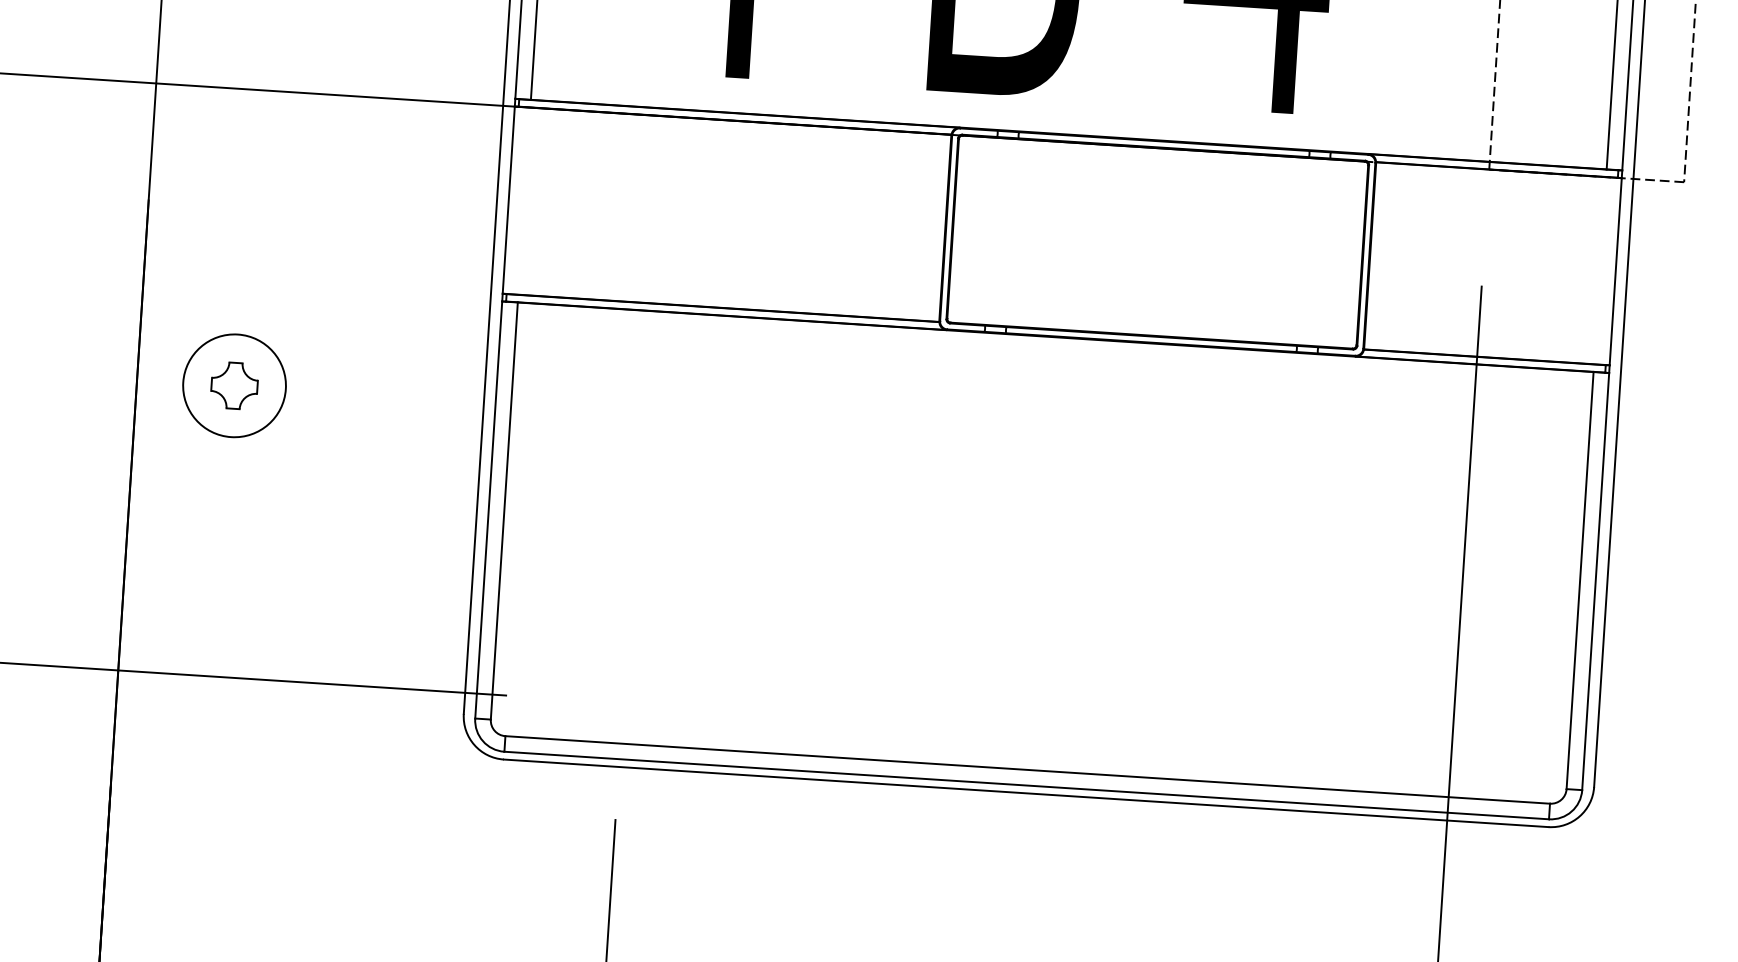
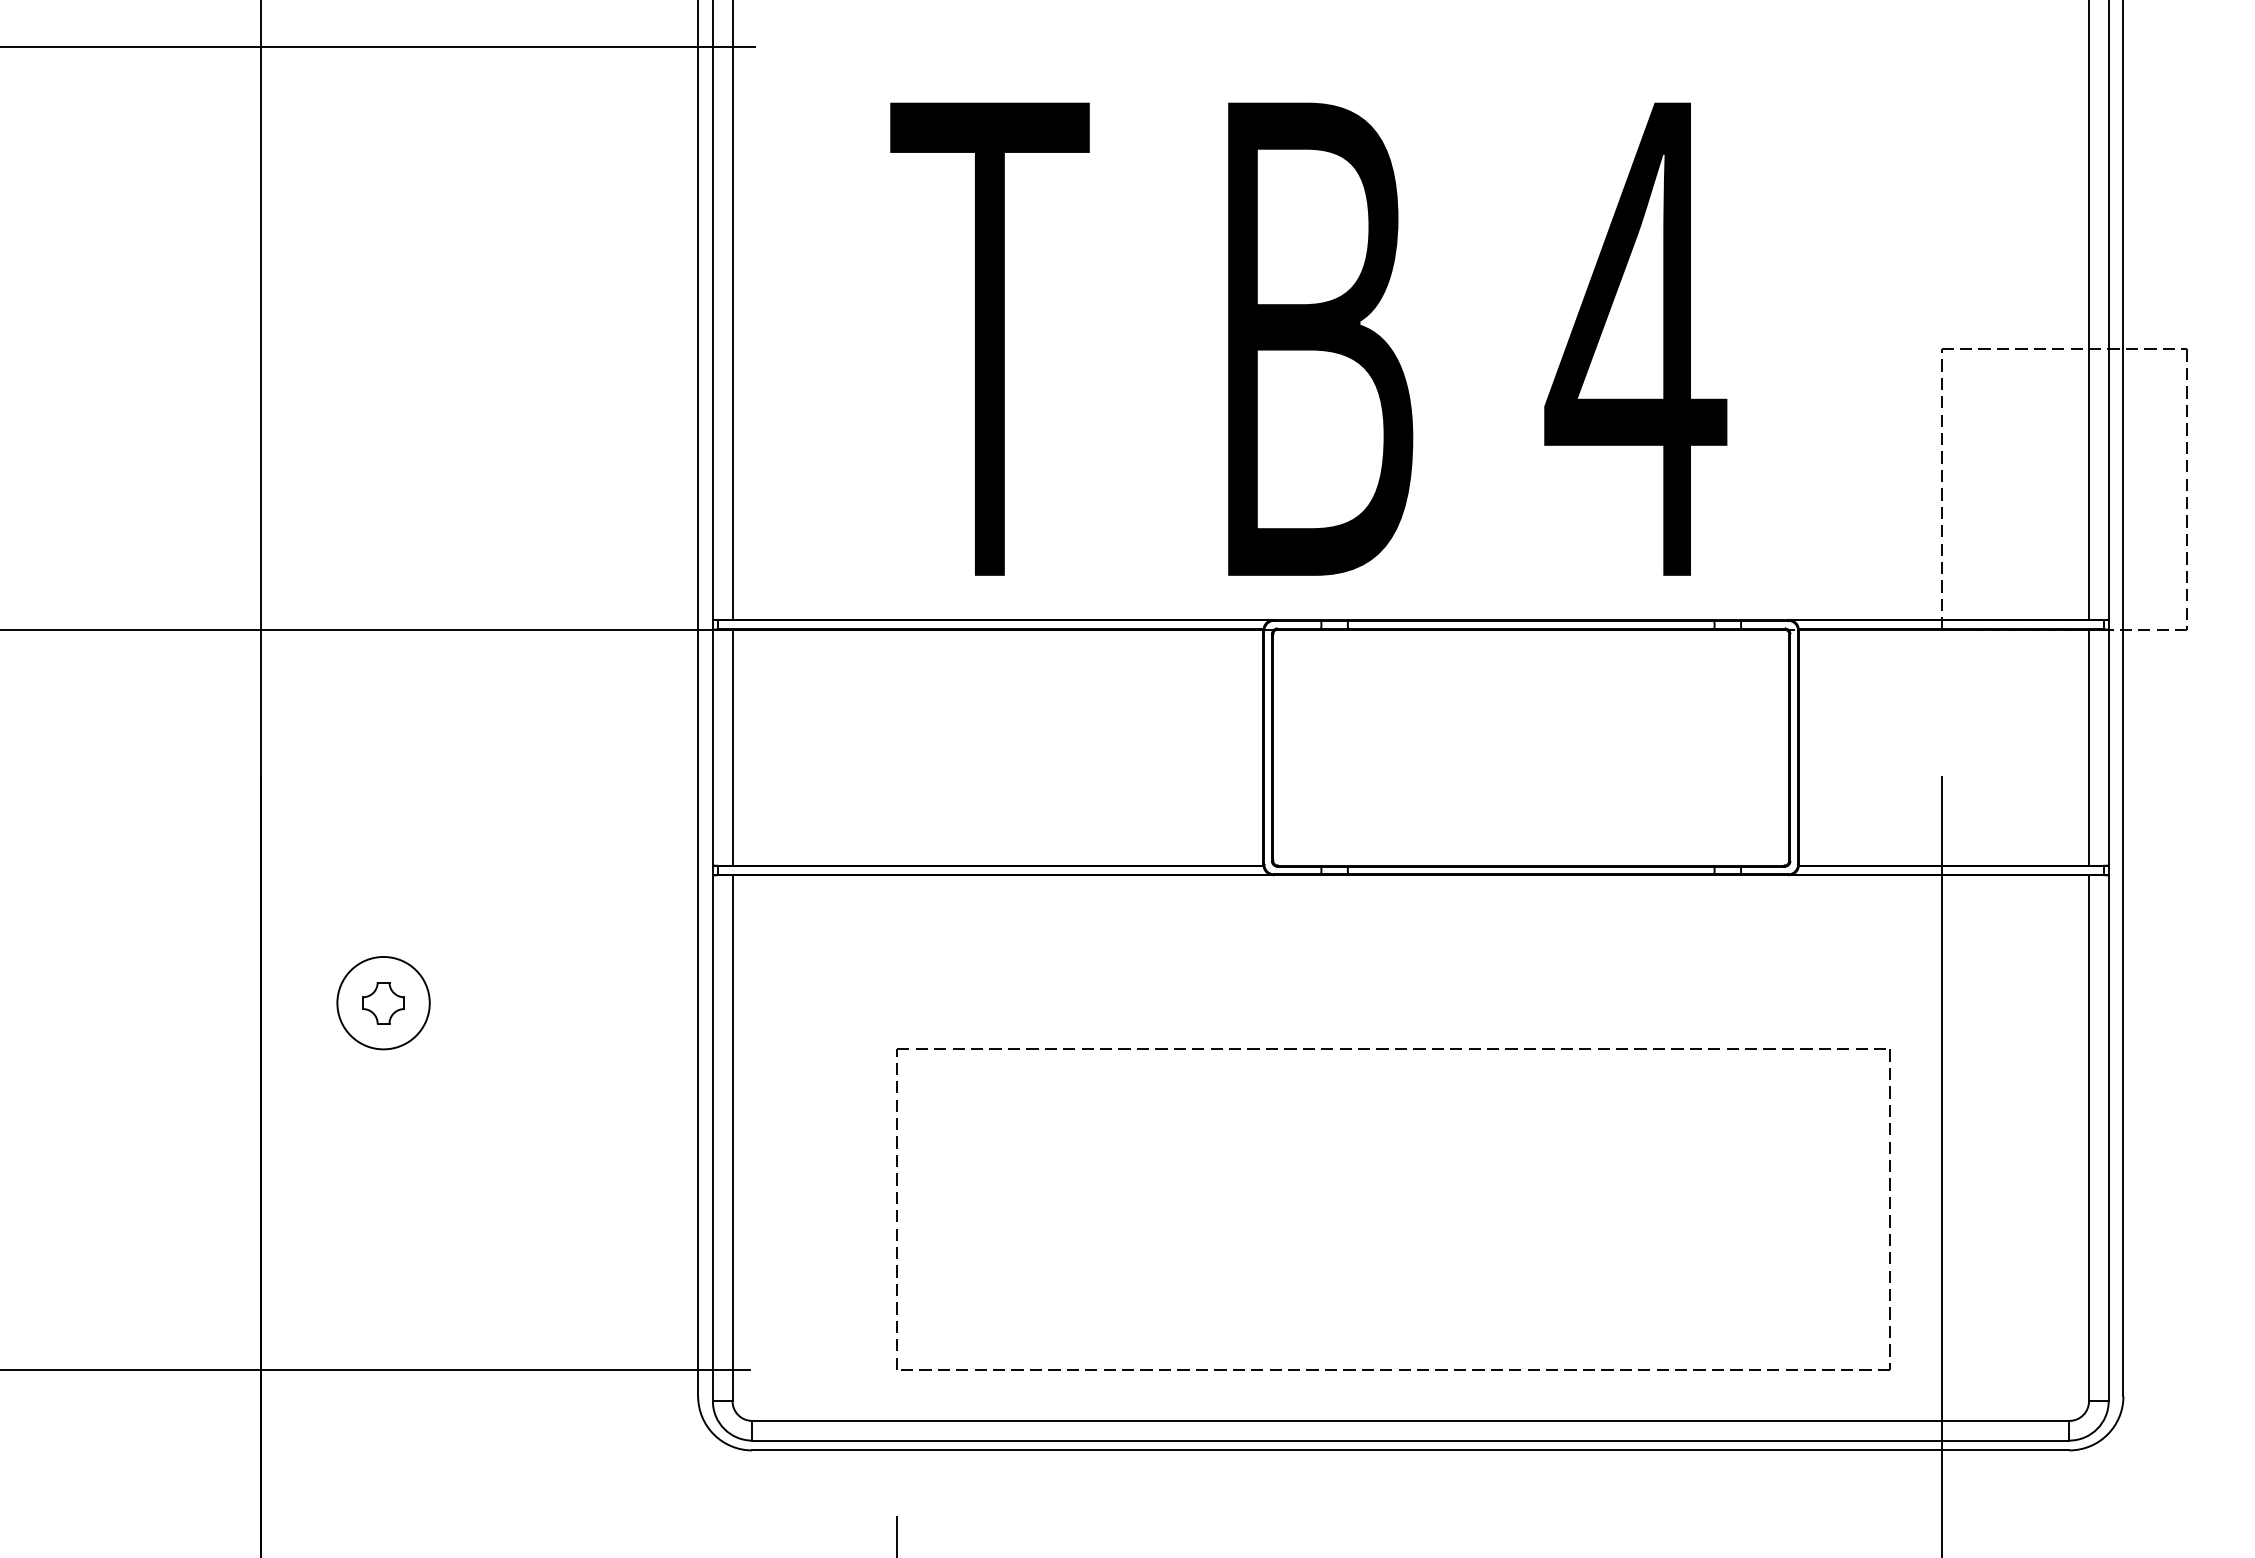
line: (524, 201) -> (732, 747), added
line: (1600, 270) -> (2089, 747), added
part: (234, 386) -> (383, 1003), size x0.71
part: (1034, 474) -> (1395, 1049), added

